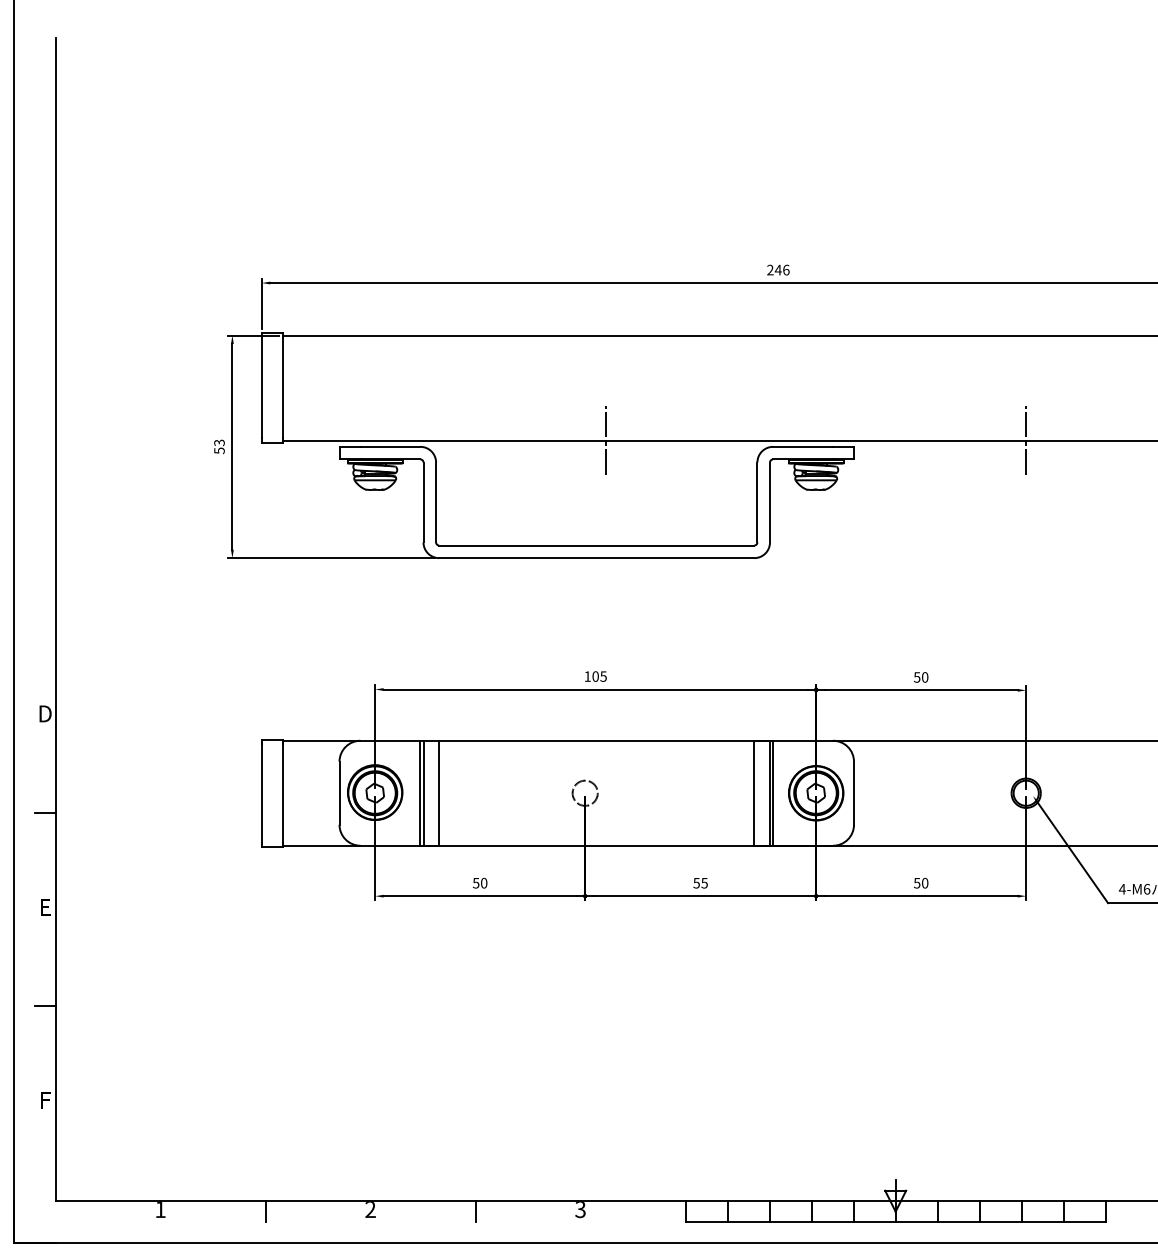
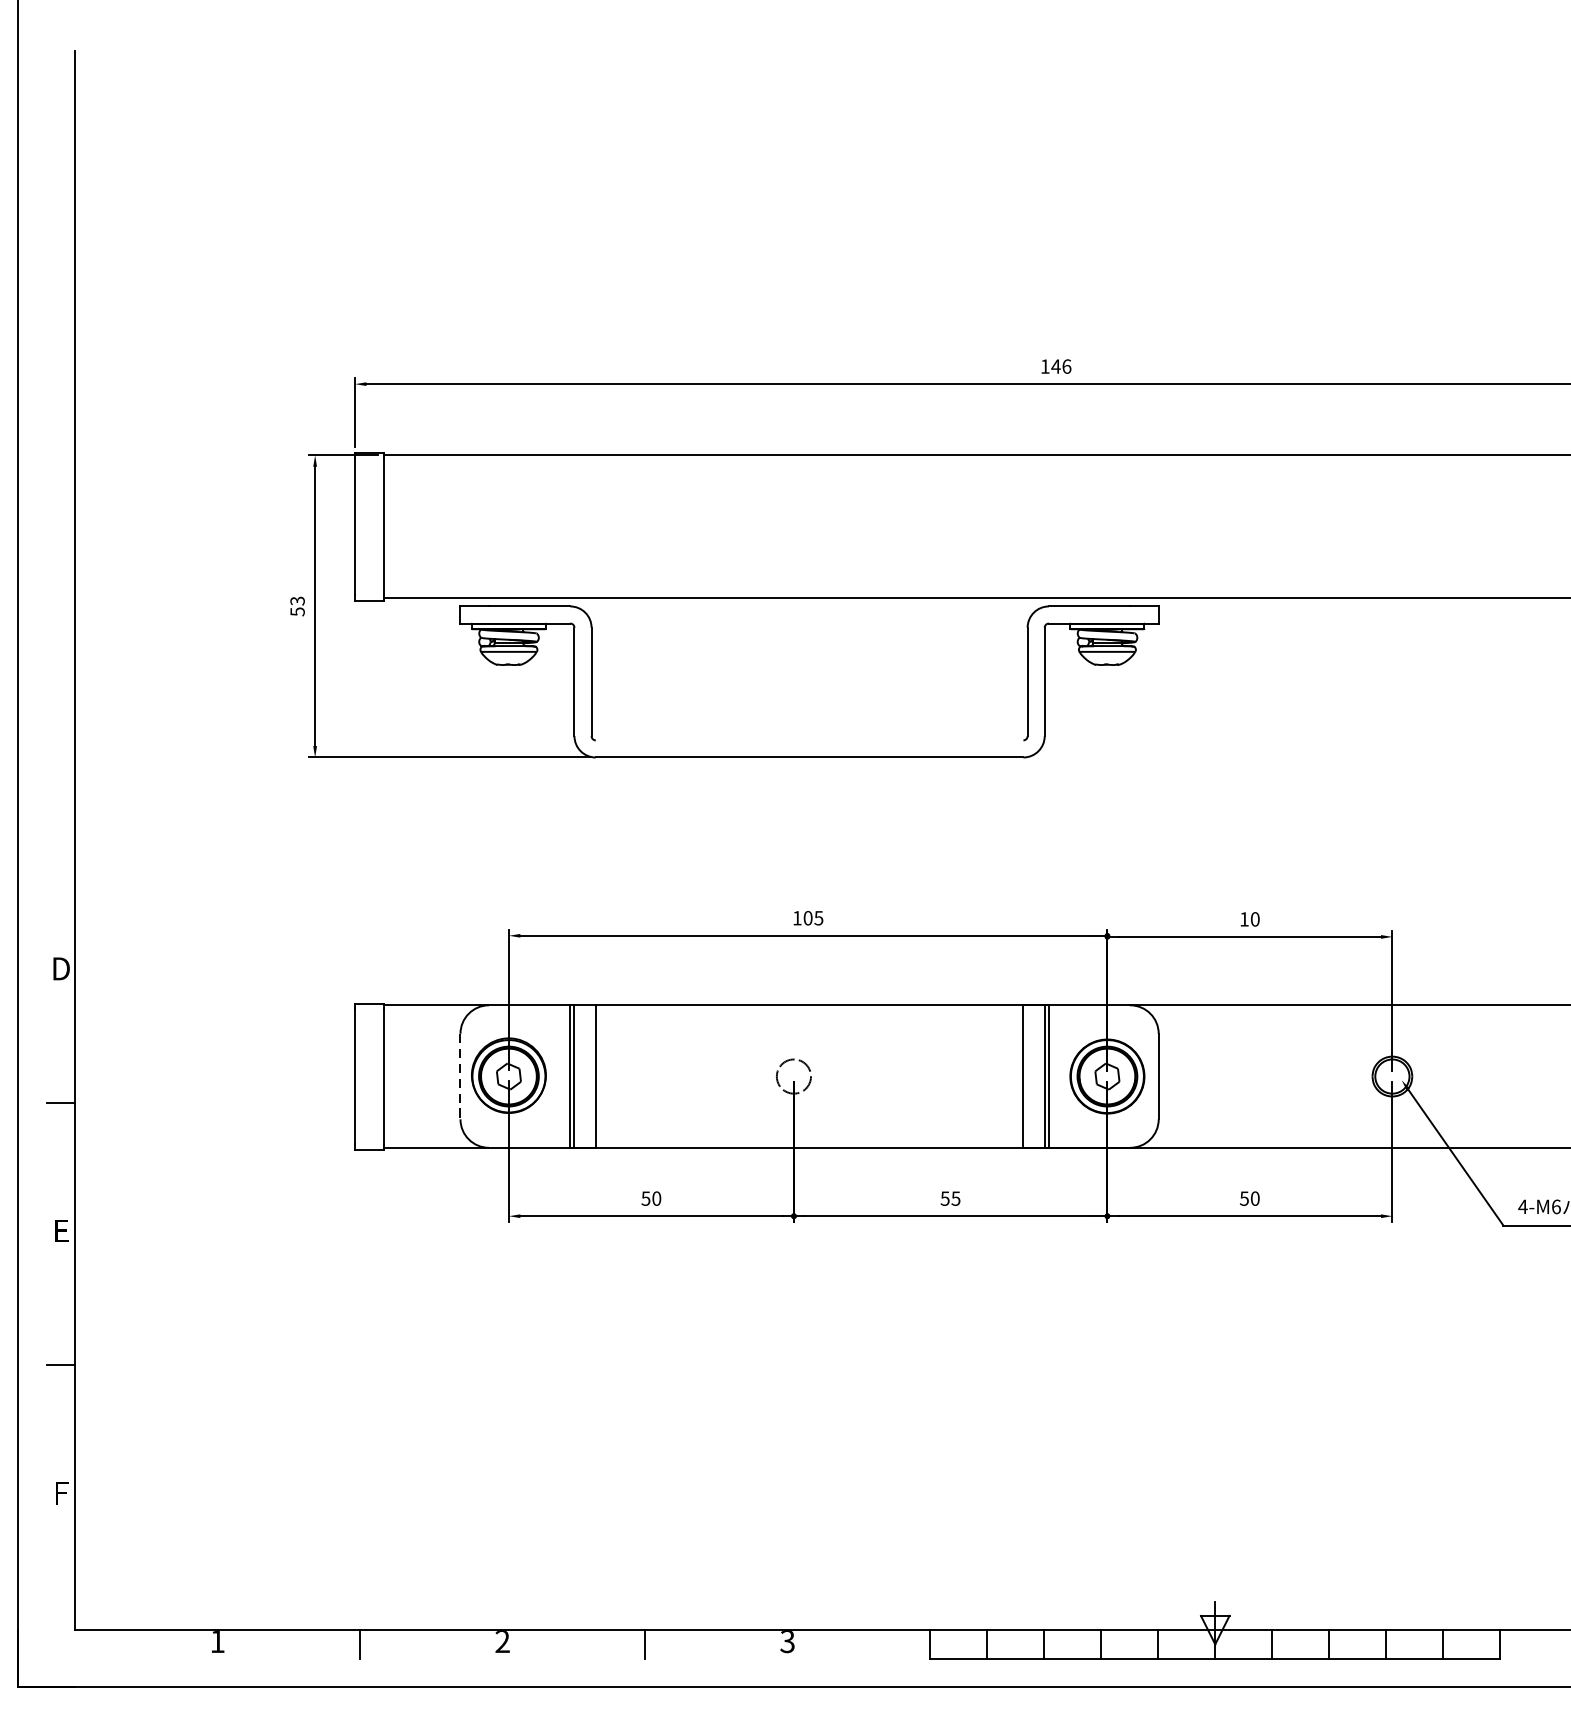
text: (770, 269) -> (1045, 365), 246 -> 146
line: (606, 440) -> (822, 597), removed
line: (1026, 440) -> (1392, 597), removed
line: (596, 545) -> (809, 740), removed
text: (916, 677) -> (1243, 919), 50 -> 10
line: (339, 793) -> (460, 1076), solid -> dashed

